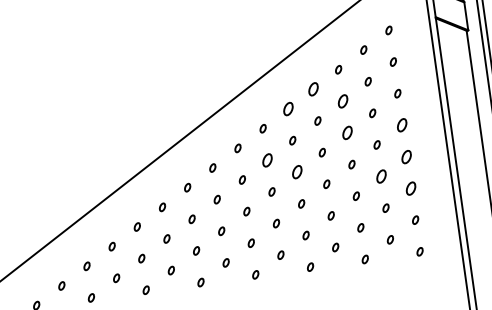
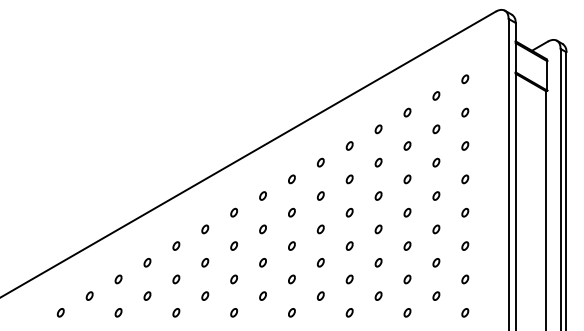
part: (313, 89) -> (378, 129), size x0.62
part: (343, 100) -> (407, 145), size x0.62
part: (288, 108) -> (349, 145), size x0.62
part: (402, 125) -> (465, 179), size x0.62
part: (347, 133) -> (407, 179), size x0.62
part: (406, 156) -> (465, 212), size x0.62
part: (267, 159) -> (320, 195), size x0.62
part: (296, 172) -> (349, 212), size x0.62
part: (381, 176) -> (436, 229), size x0.62
part: (411, 187) -> (465, 245), size x0.62

